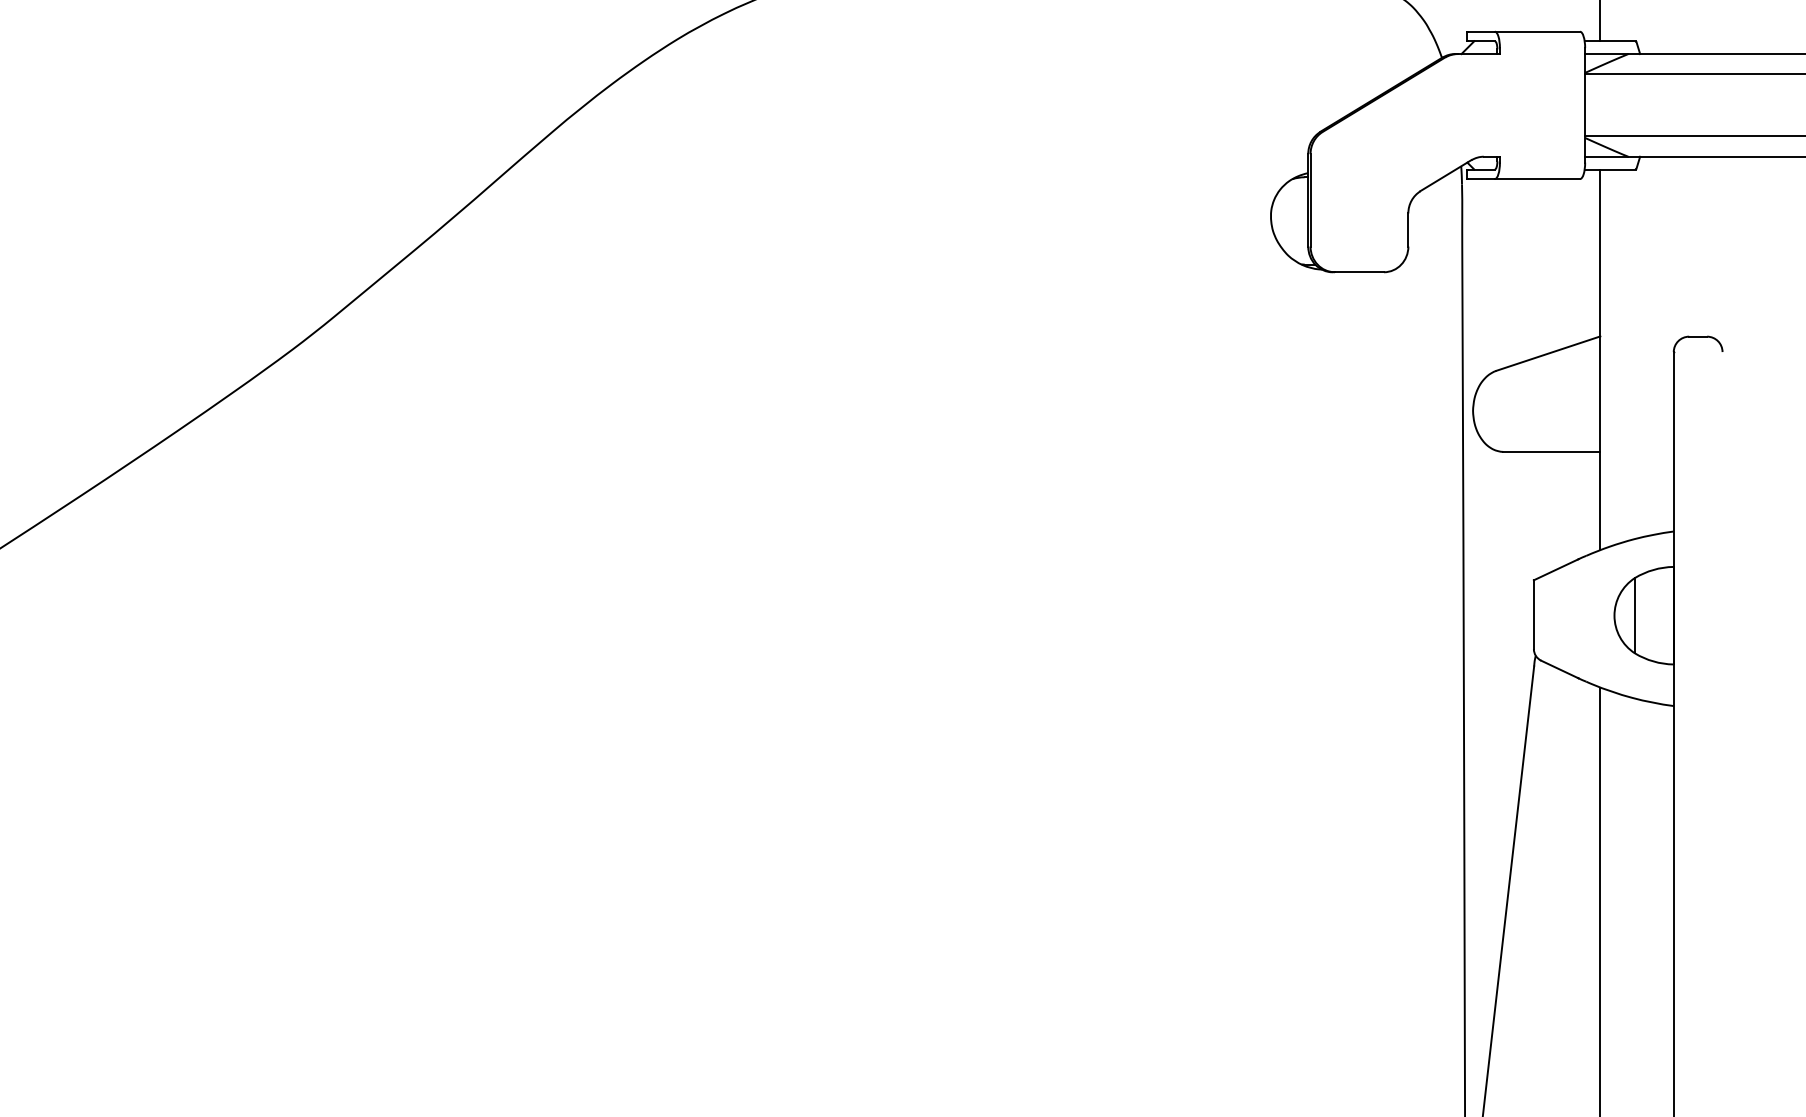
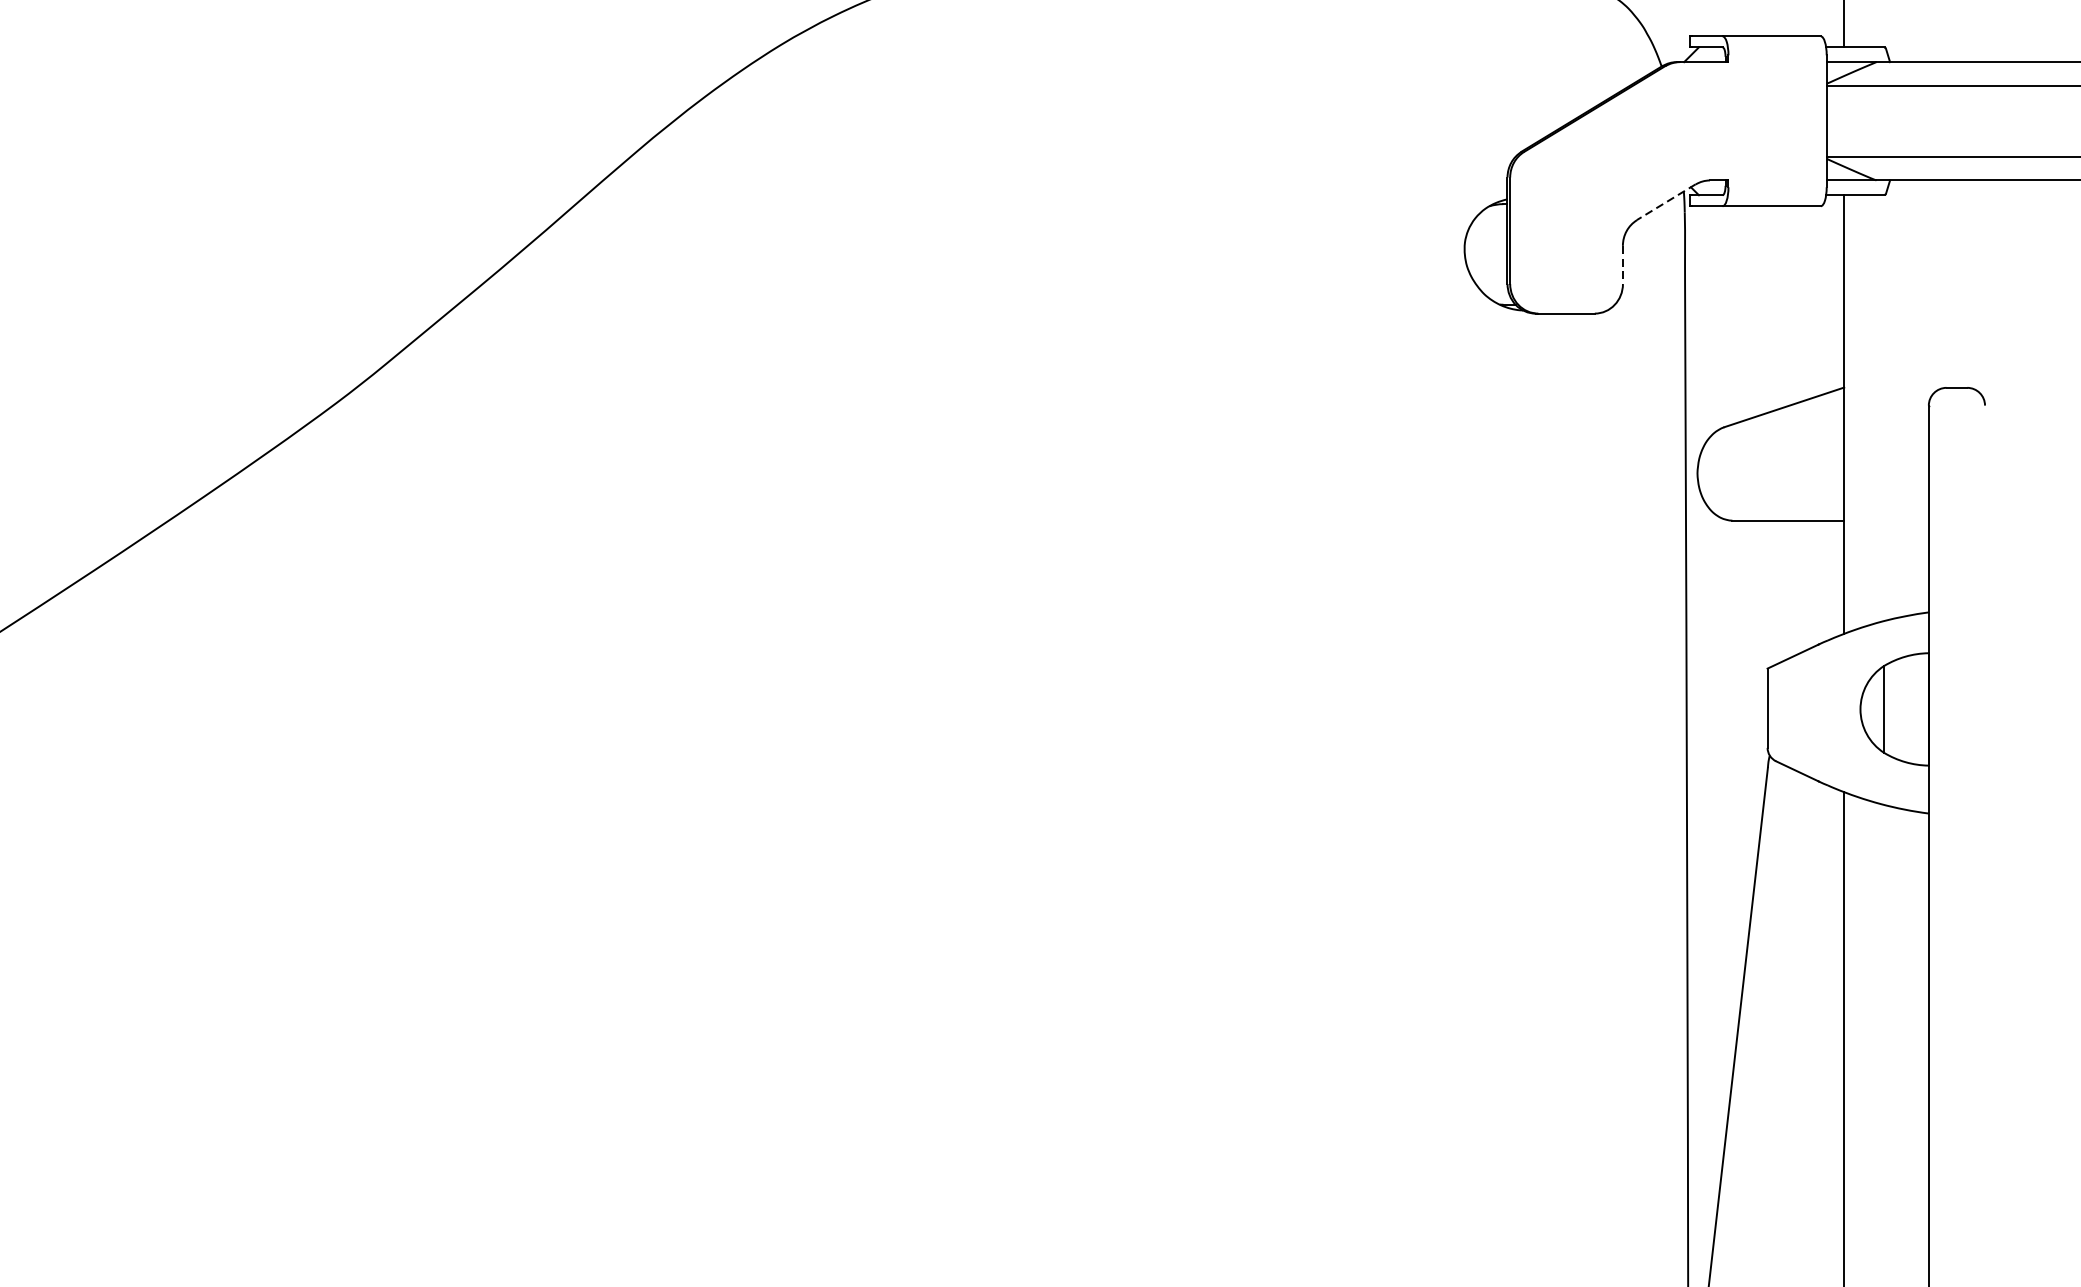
line: (1445, 175) -> (1665, 202), solid -> dashed
line: (1408, 230) -> (1623, 265), solid -> dashed

